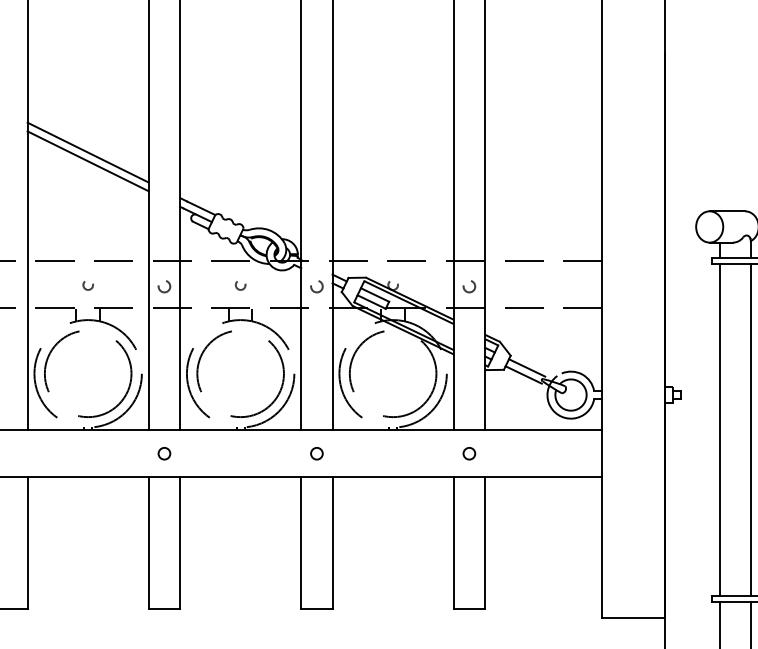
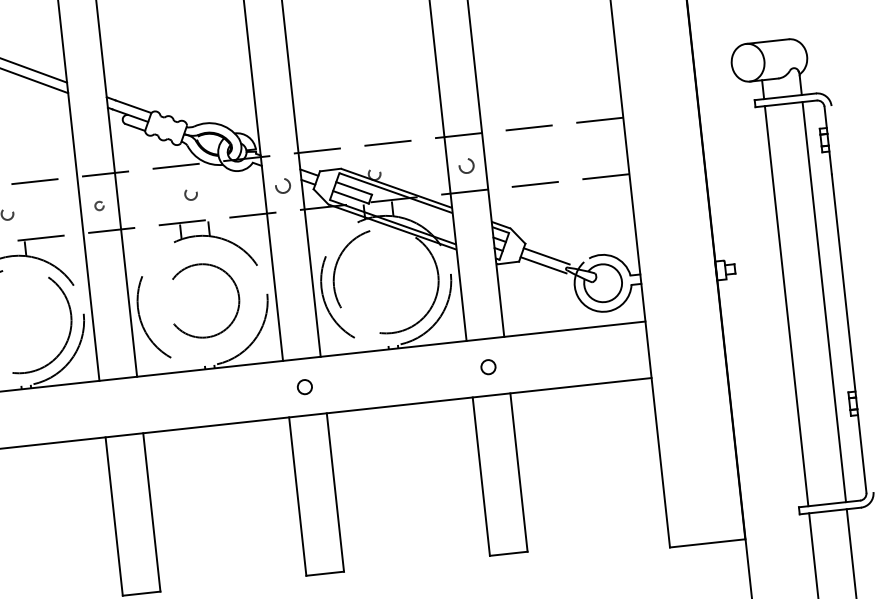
circle: (164, 286) -> (99, 205), size x0.6
circle: (240, 373) -> (202, 300), size x0.7
circle: (164, 453) -> (121, 406), removed

